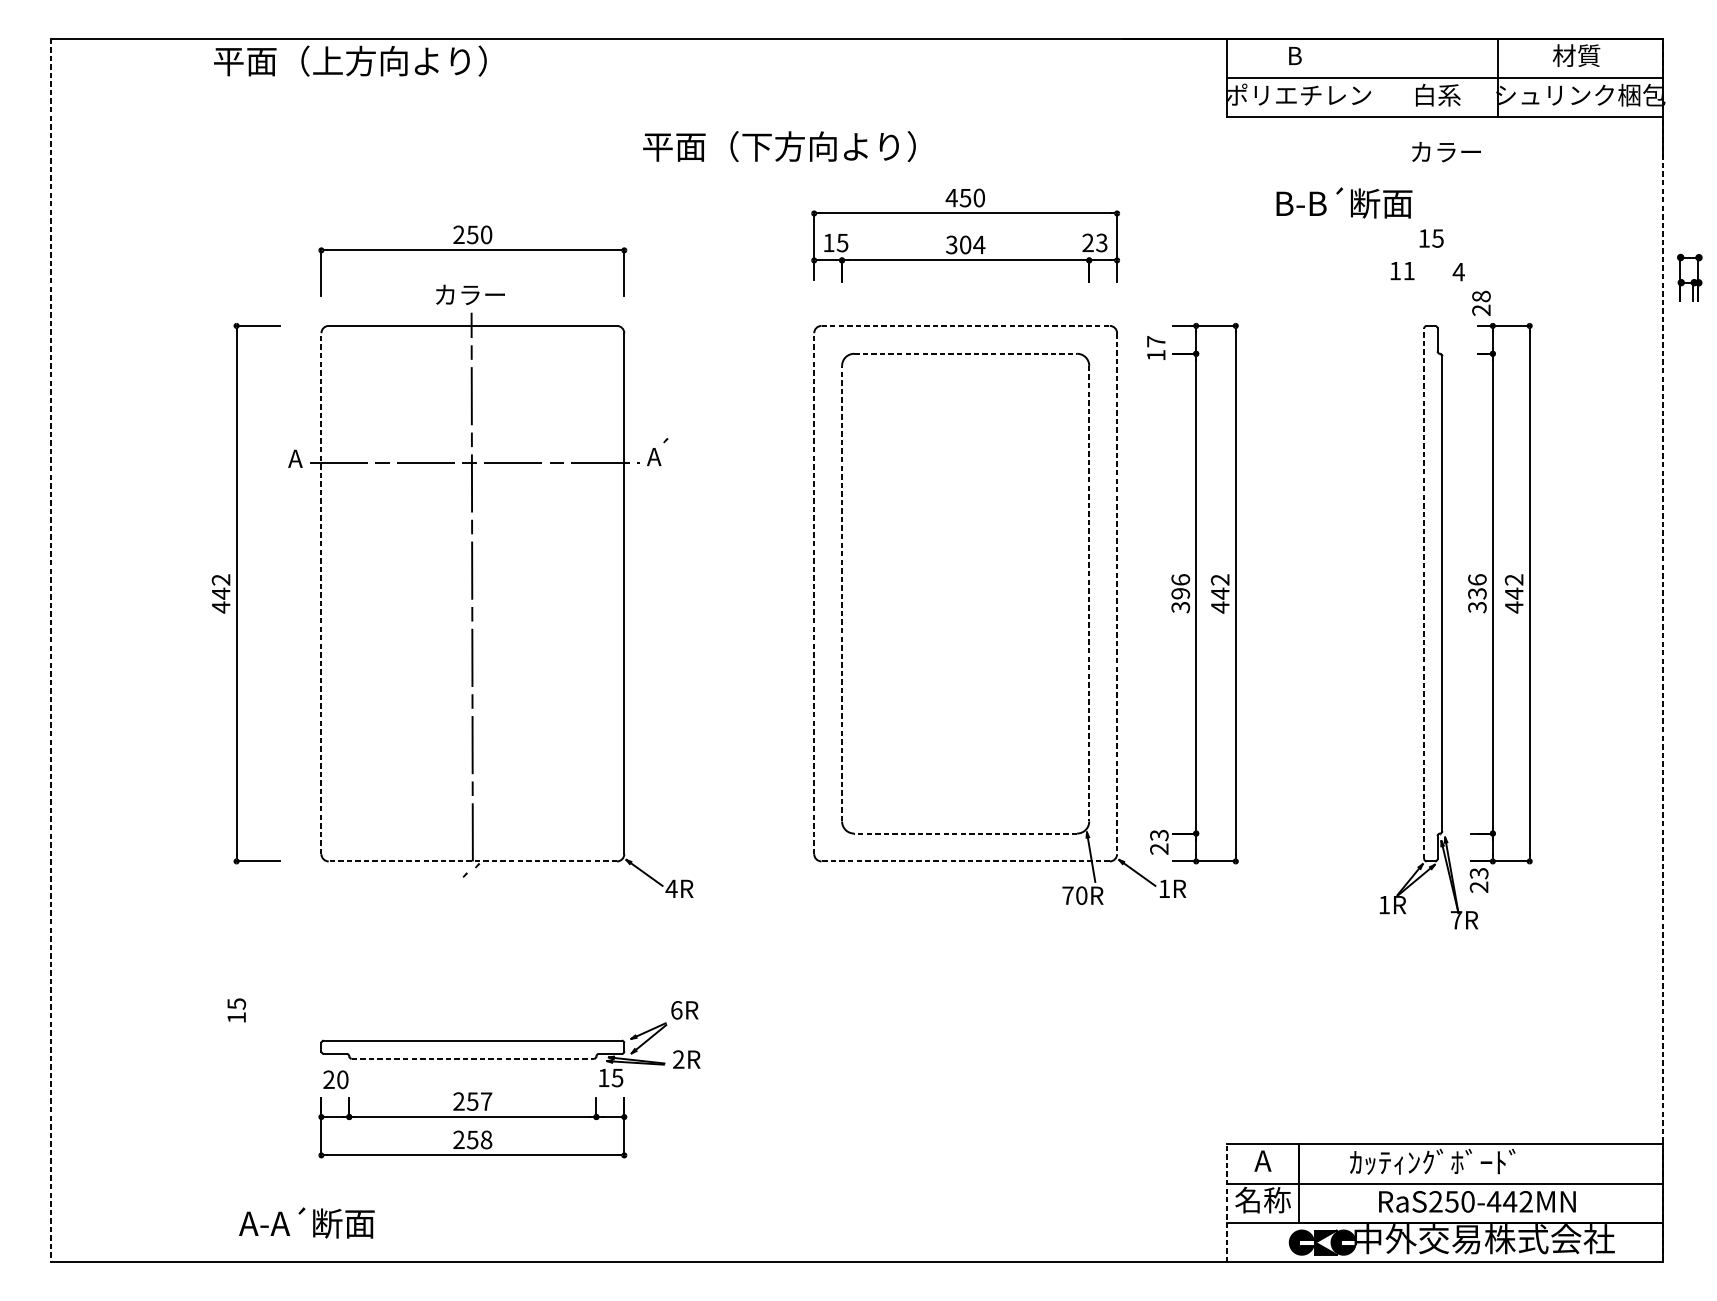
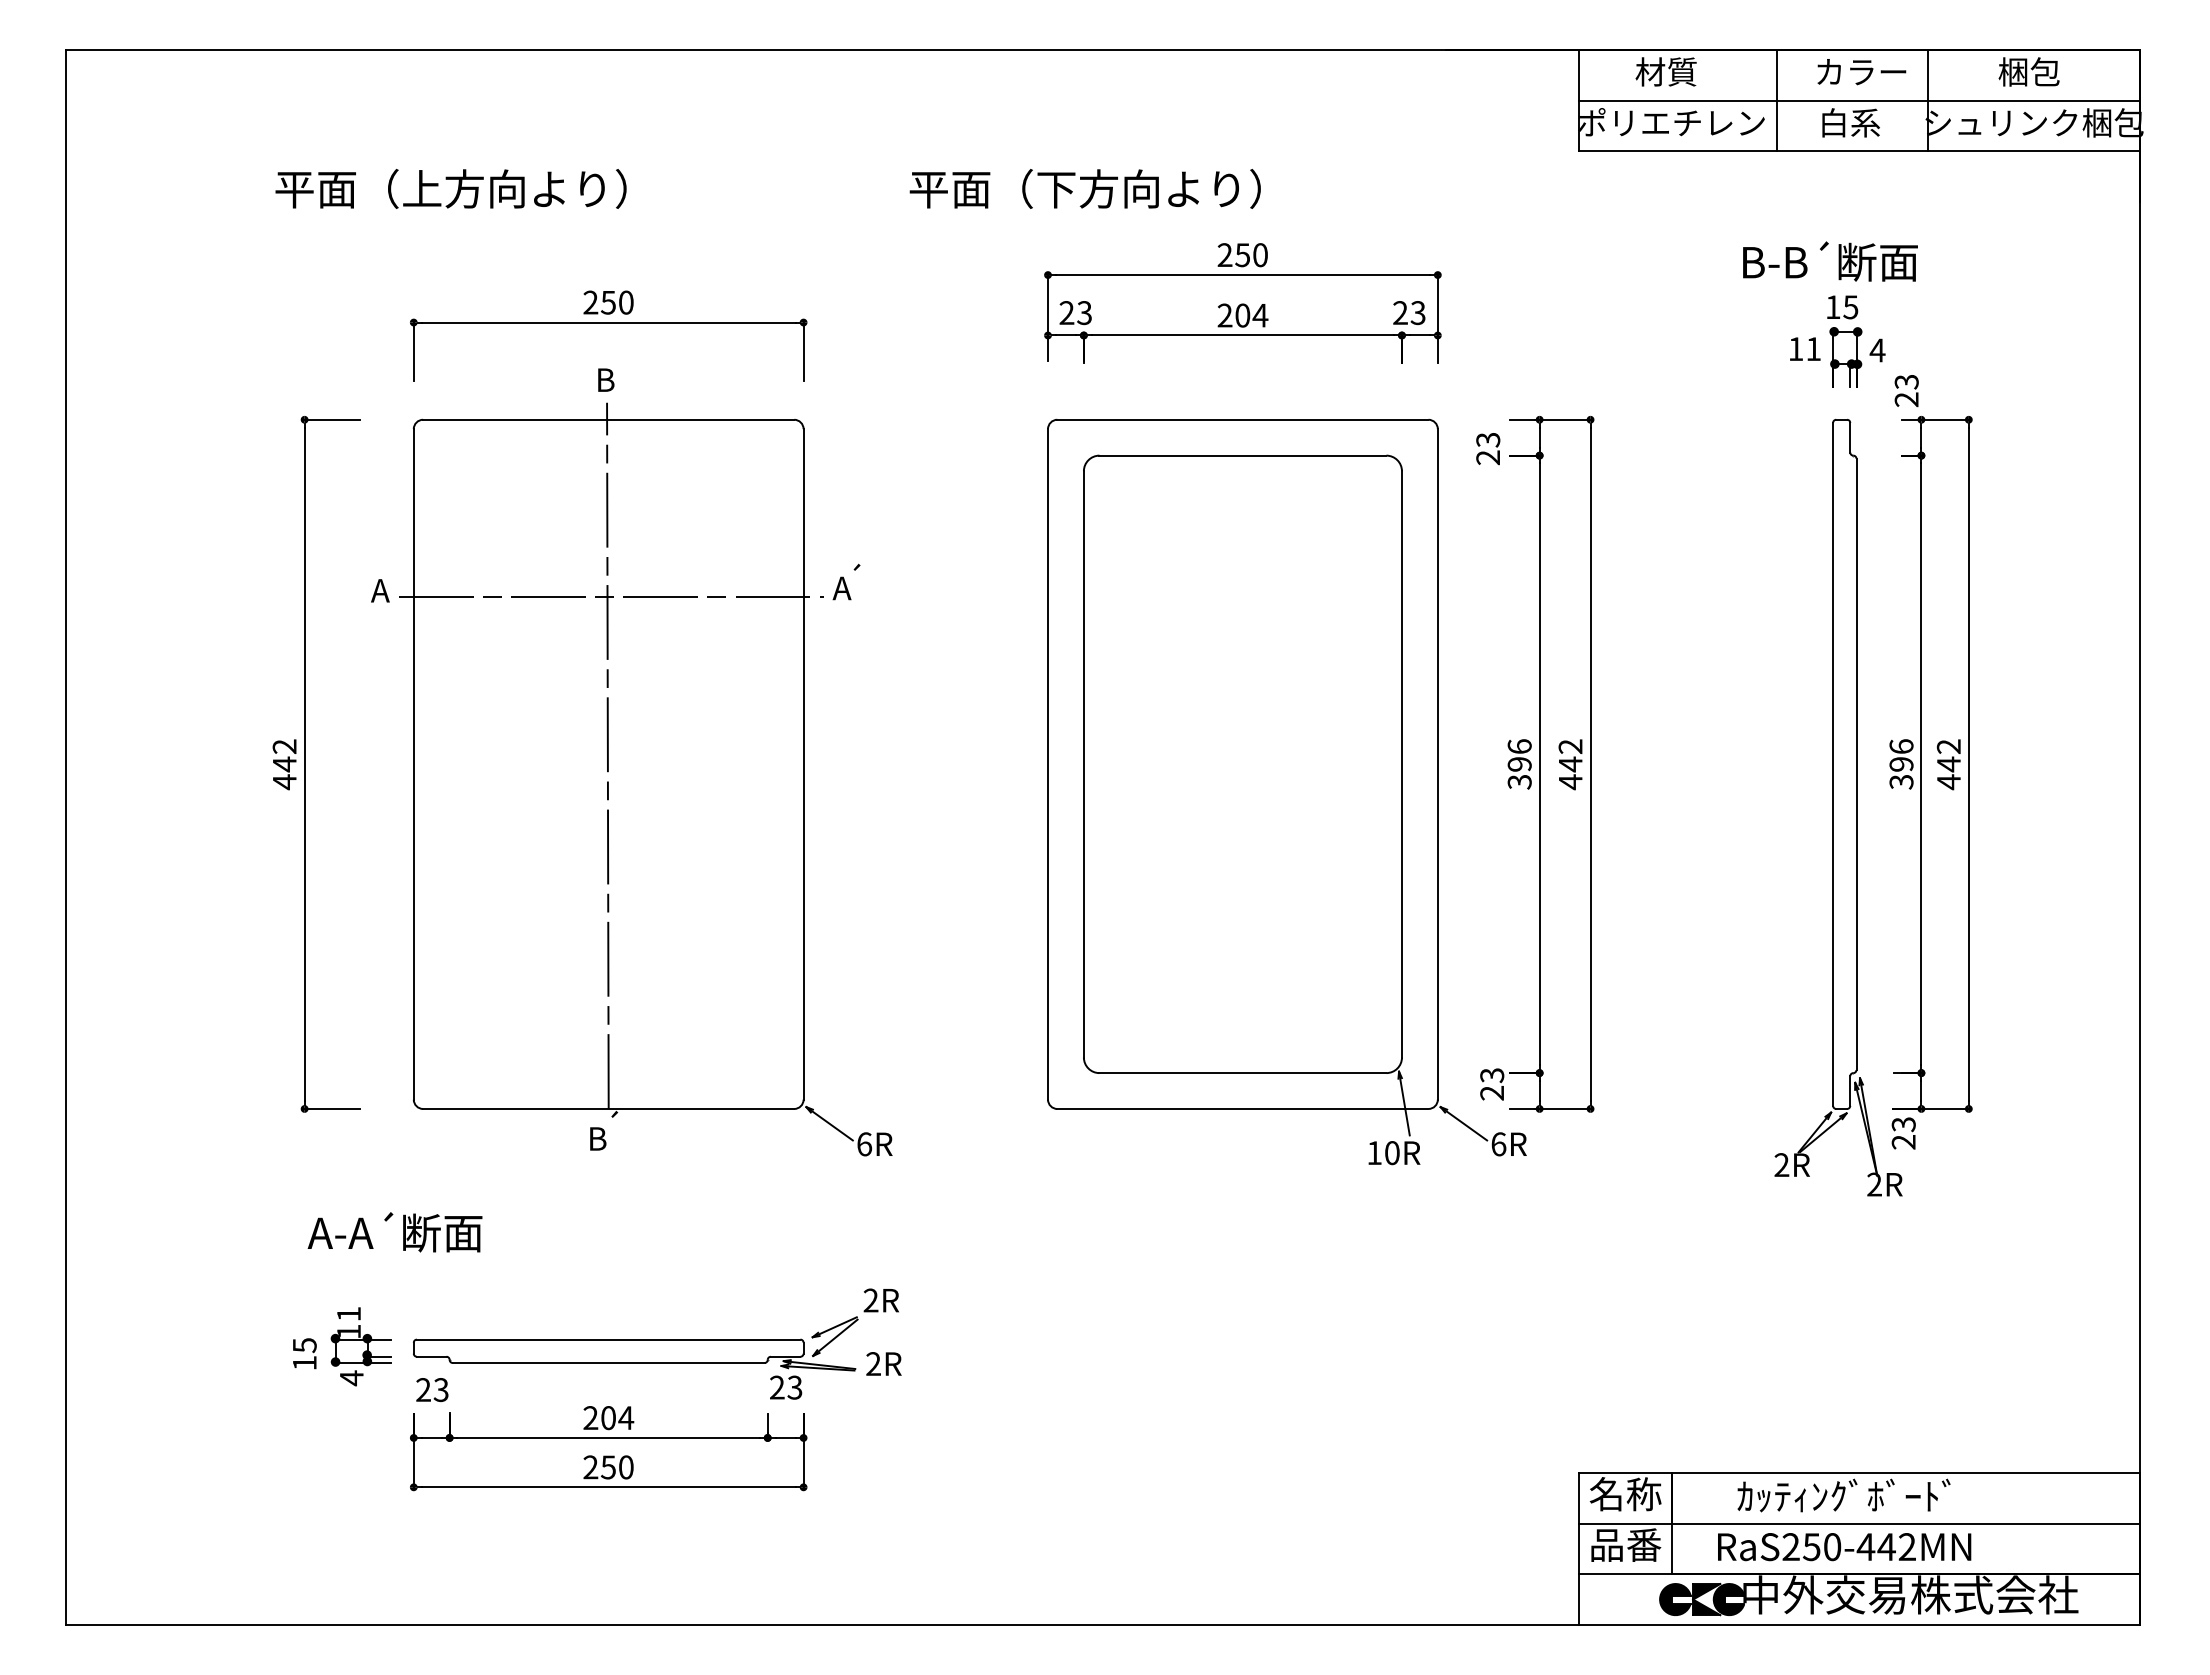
text: (1294, 55) -> (1665, 71), B -> 材質
text: (1576, 55) -> (2028, 71), 材質 -> 梱包
text: (349, 60) -> (450, 188), moved
line: (1380, 77) -> (1776, 100), added
text: (778, 146) -> (1084, 188), moved
text: (1446, 152) -> (1861, 72), moved
text: (951, 197) -> (1224, 254), 450 -> 250
text: (1344, 202) -> (1830, 261), moved
text: (835, 242) -> (1075, 312), 15 -> 23
text: (951, 244) -> (1224, 315), 304 -> 204
part: (1689, 277) -> (1845, 357), moved
text: (470, 294) -> (605, 379), カラー -> B
text: (1481, 296) -> (1906, 381), 28 -> 23
line: (965, 325) -> (1242, 419), dashed -> solid
text: (1156, 348) -> (1488, 448), 17 -> 23
line: (966, 353) -> (1243, 455), dashed -> solid
line: (321, 593) -> (413, 763), dashed -> solid
line: (814, 593) -> (1048, 763), dashed -> solid
line: (841, 593) -> (1083, 763), dashed -> solid
line: (1088, 593) -> (1401, 764), dashed -> solid
line: (1116, 593) -> (1437, 764), dashed -> solid
line: (1424, 593) -> (1833, 763), dashed -> solid
text: (1477, 593) -> (1901, 764), 336 -> 396
line: (51, 650) -> (66, 837), dashed -> solid
line: (1663, 650) -> (2140, 837), dashed -> solid
line: (965, 833) -> (1242, 1073), dashed -> solid
line: (472, 861) -> (608, 1108), dashed -> solid
line: (965, 861) -> (1242, 1108), dashed -> solid
text: (464, 882) -> (598, 1136), ´ -> B
text: (671, 889) -> (864, 1144), 4R -> 6R
text: (1164, 889) -> (1498, 1144), 1R -> 6R
text: (1067, 895) -> (1374, 1152), 70R -> 10R
text: (1384, 904) -> (1781, 1164), 1R -> 2R
text: (1456, 920) -> (1874, 1184), 7R -> 2R
text: (236, 1010) -> (304, 1353), moved
text: (676, 1010) -> (870, 1300), 6R -> 2R
part: (280, 1045) -> (360, 1346), added
line: (472, 1059) -> (608, 1363), dashed -> solid
text: (611, 1077) -> (786, 1387), 15 -> 23
text: (342, 1079) -> (440, 1389), 20 -> 23
text: (479, 1101) -> (617, 1418), 257 -> 204
text: (486, 1140) -> (626, 1467), 258 -> 250
text: (1262, 1160) -> (1625, 1494), A -> 名称
text: (1262, 1199) -> (1625, 1544), 名称 -> 品番
line: (1226, 1202) -> (1578, 1548), dashed -> solid
text: (1477, 1202) -> (1844, 1547), moved
text: (306, 1223) -> (394, 1232), moved

